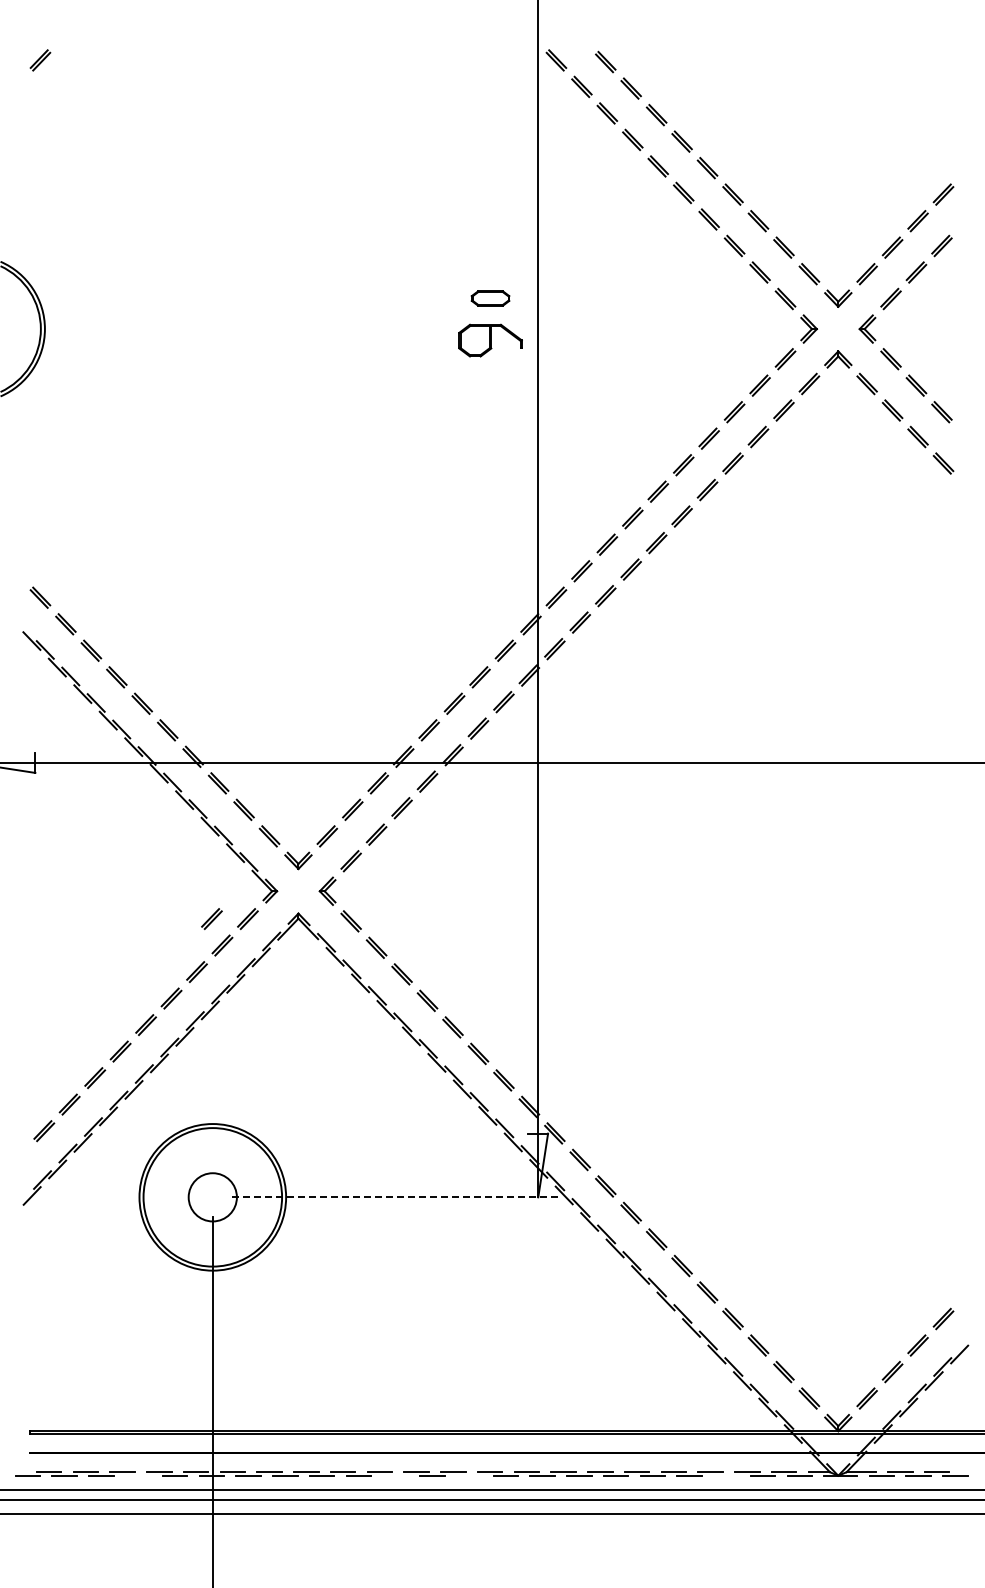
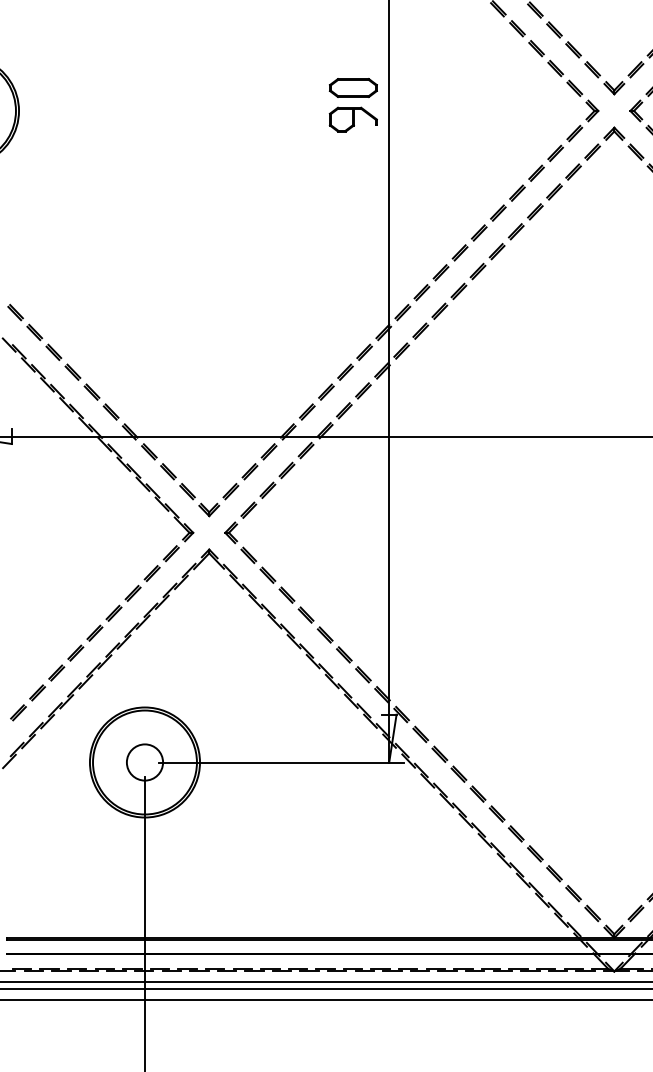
part: (490, 298) -> (353, 88), size x1.67
part: (211, 918) -> (144, 553), removed
line: (394, 1197) -> (281, 762), dashed -> solid
line: (137, 1475) -> (88, 971), added
line: (395, 1475) -> (282, 971), added
line: (468, 1475) -> (336, 971), added
line: (726, 1475) -> (530, 971), added

